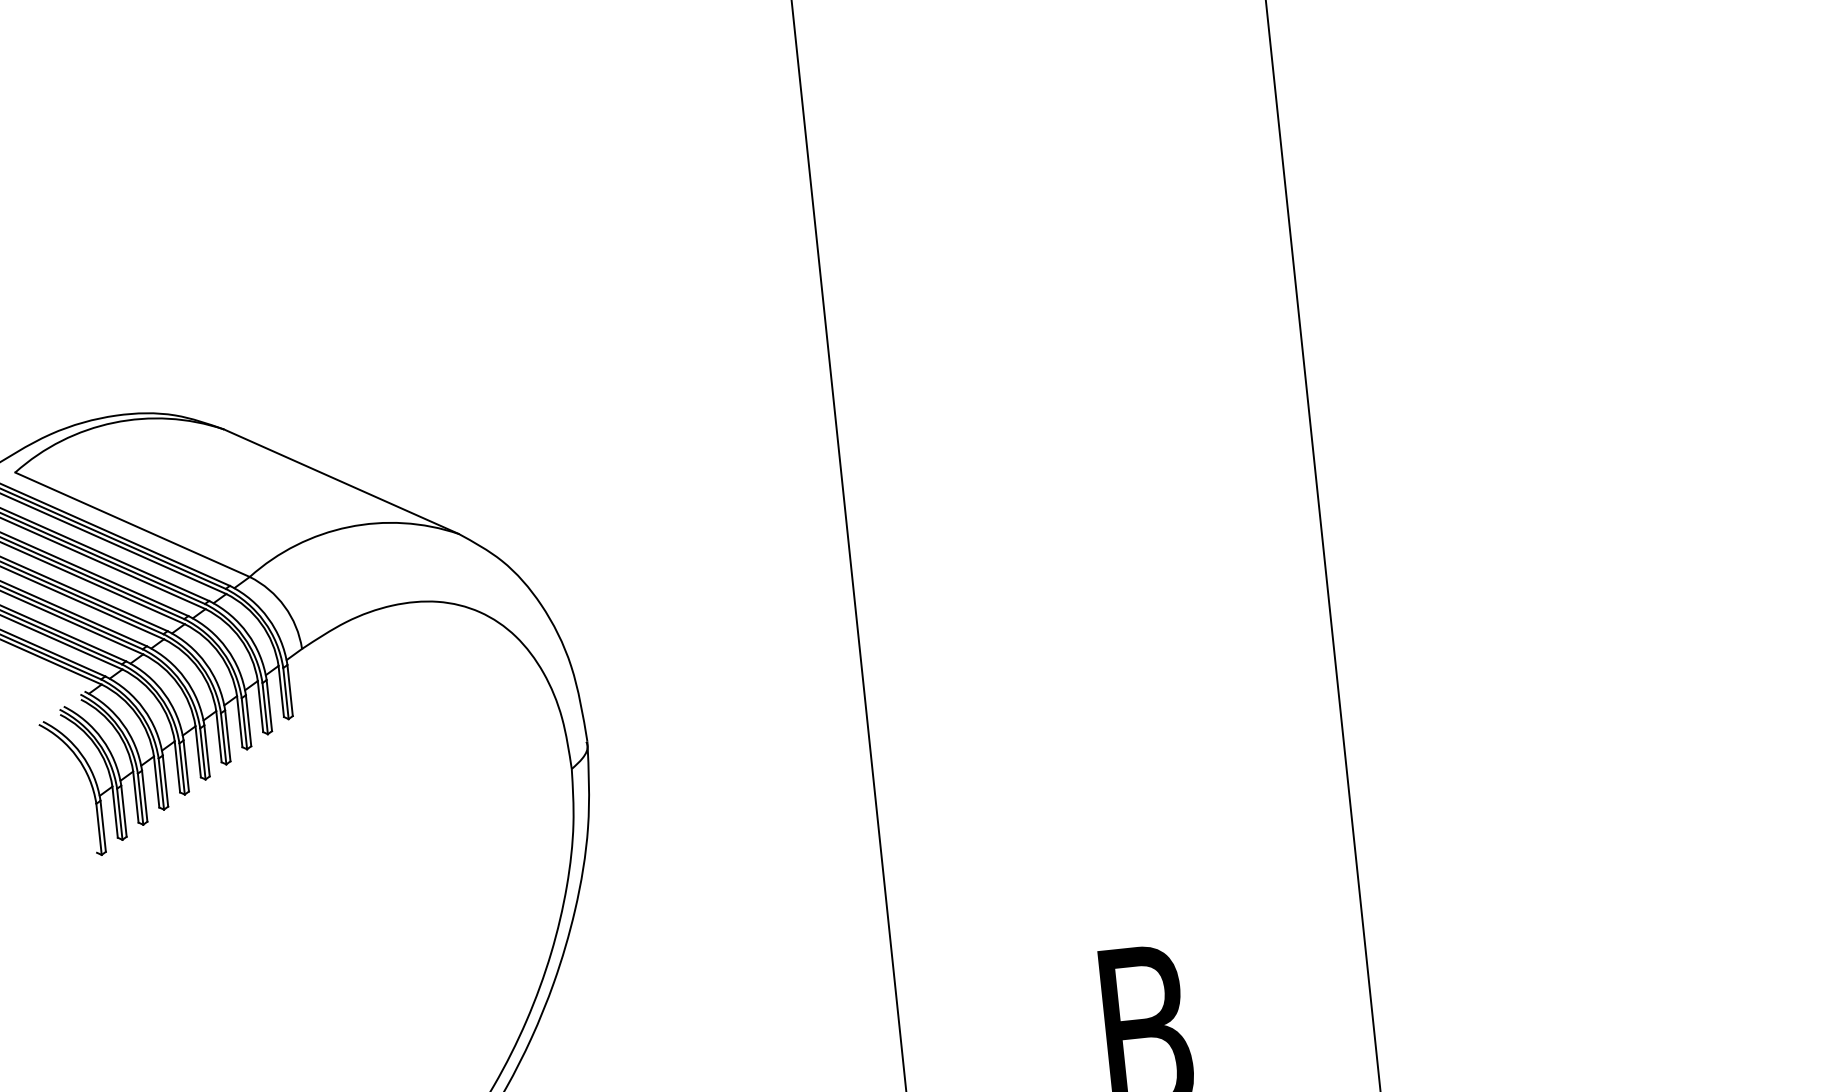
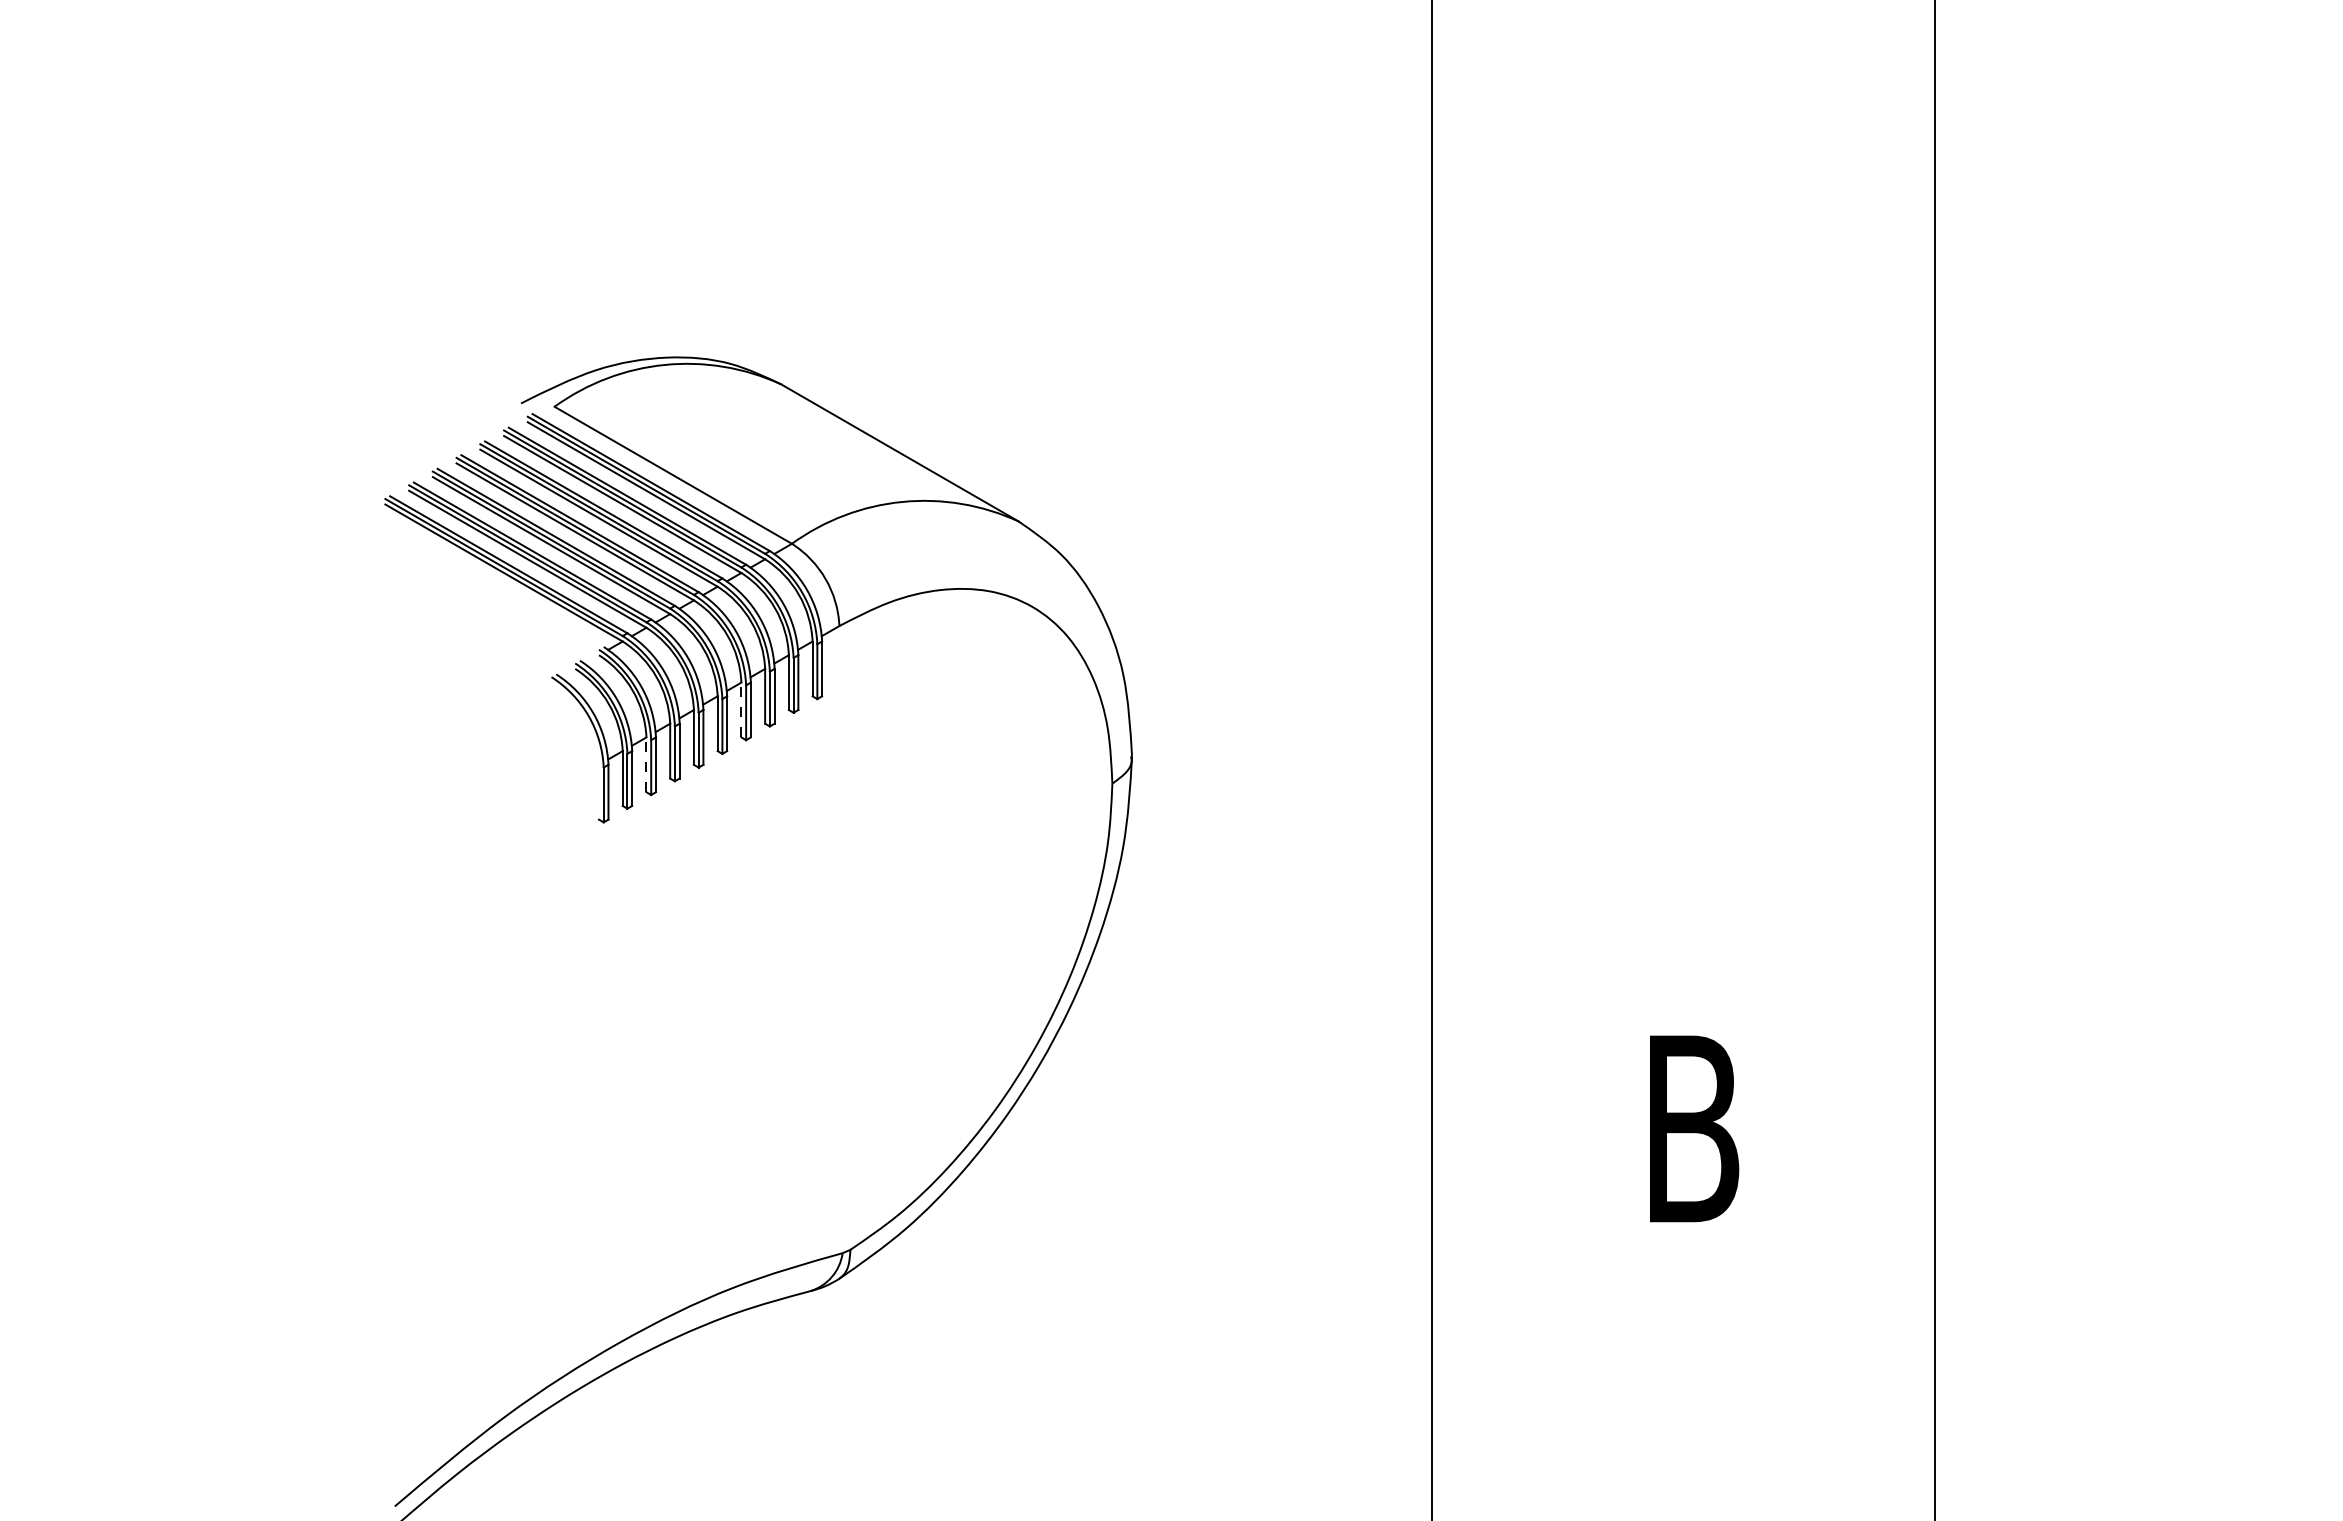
line: (219, 736) -> (741, 709), solid -> dashed
line: (135, 796) -> (646, 764), solid -> dashed

